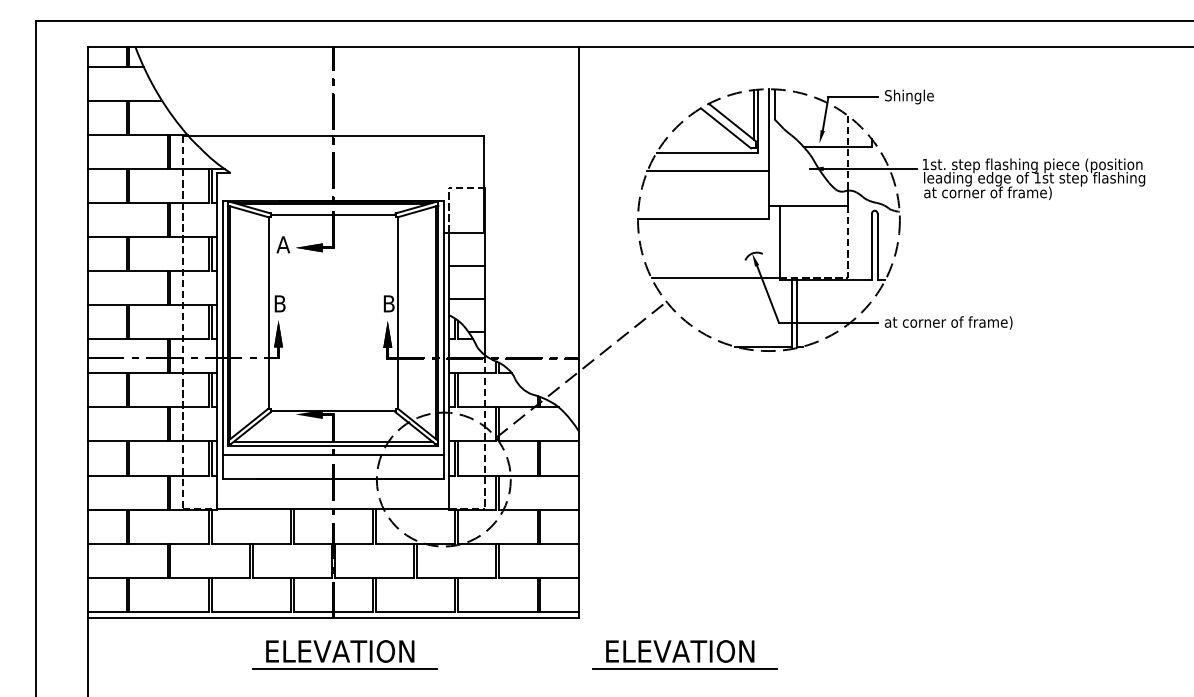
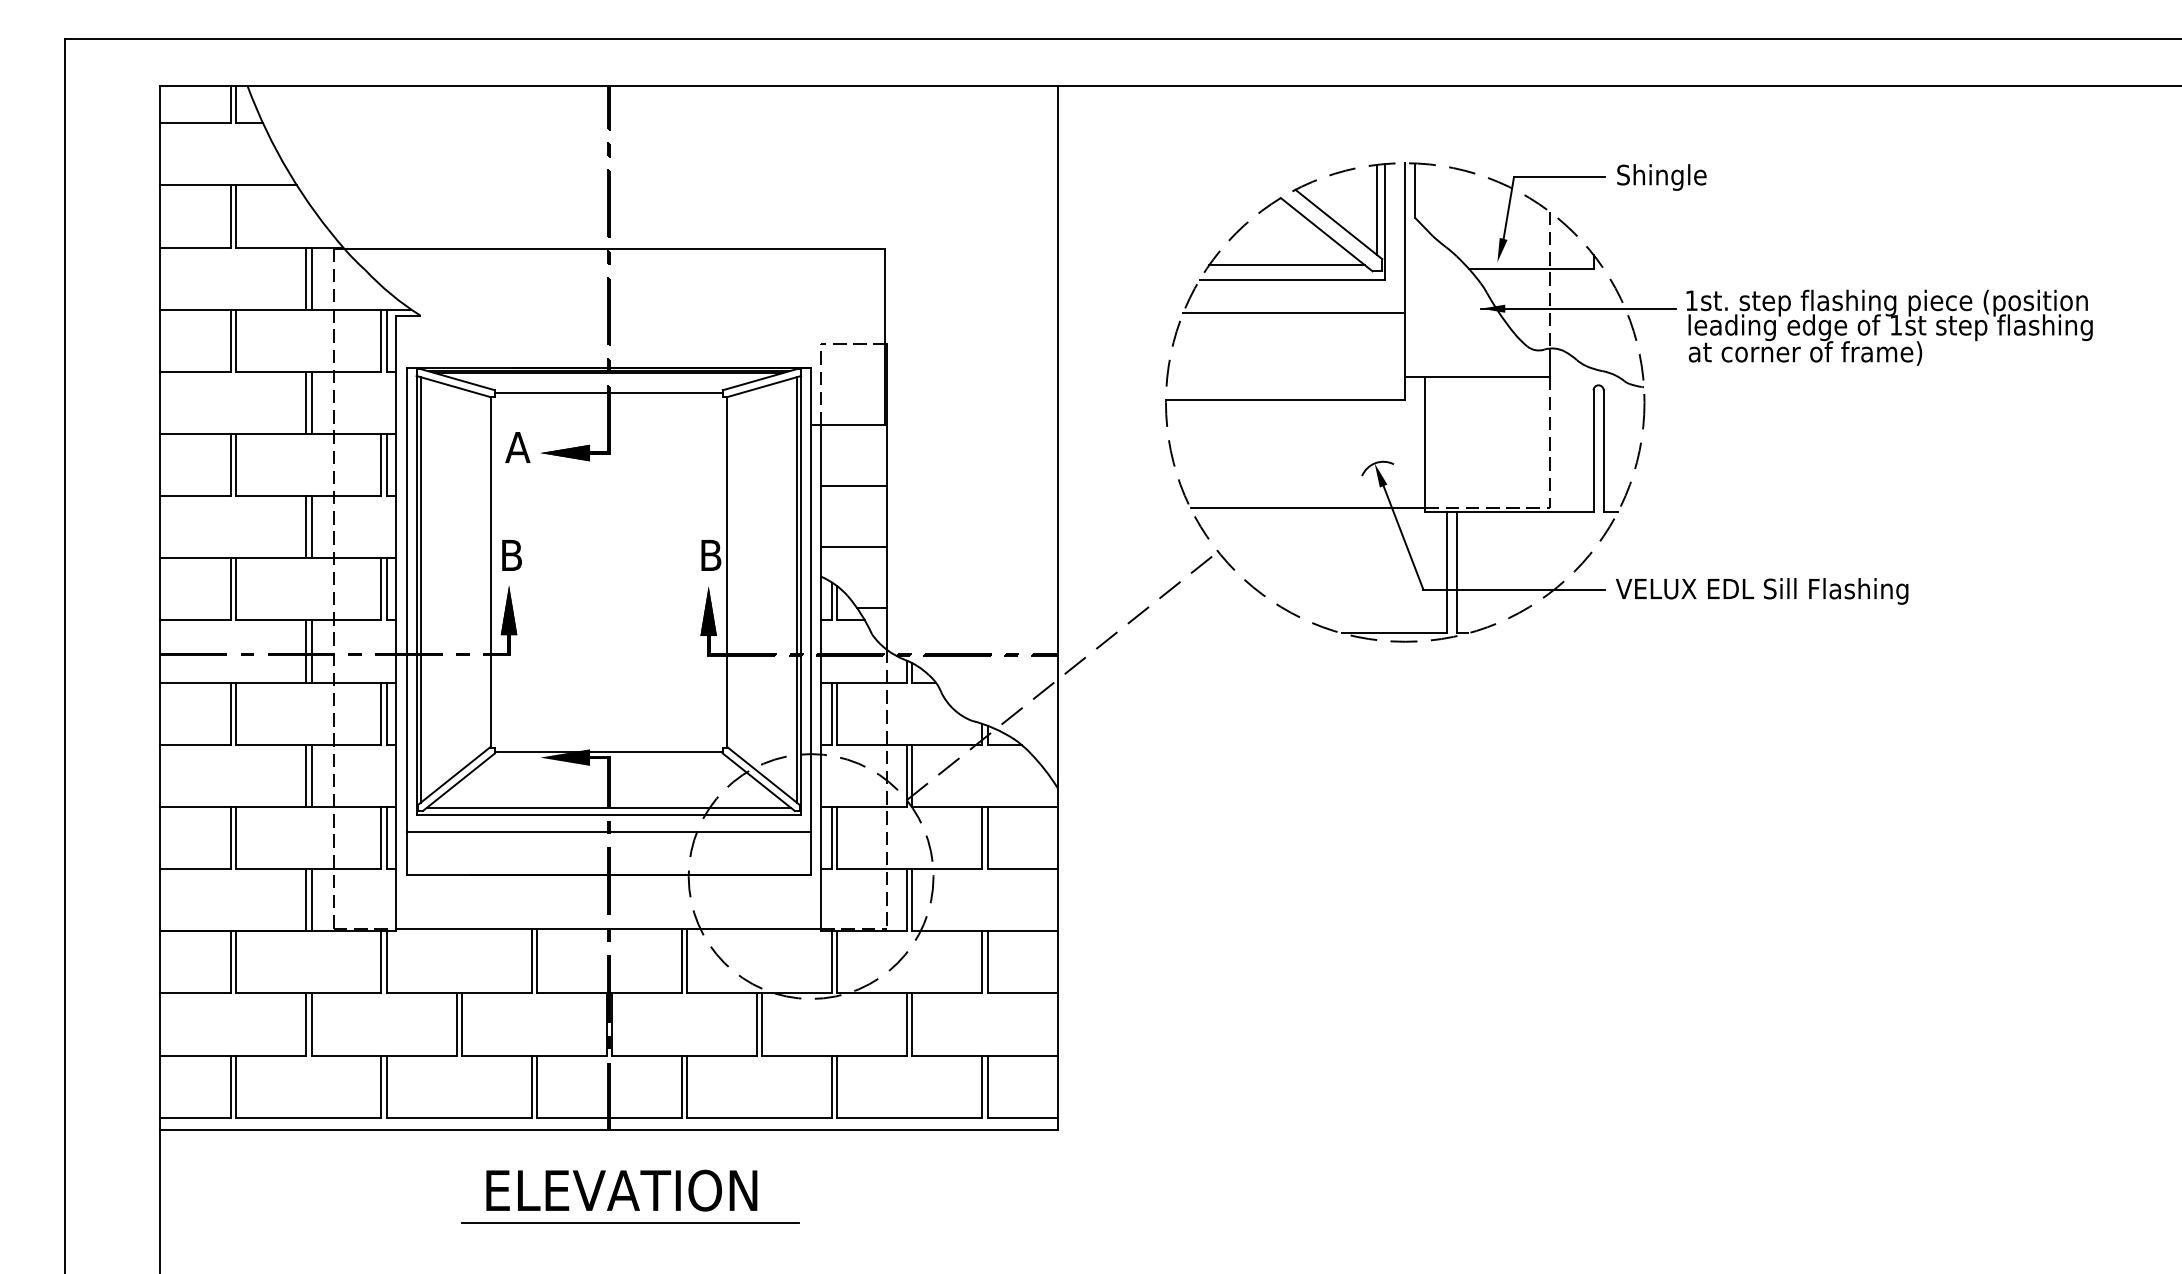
line: (703, 145) -> (1285, 266), added
text: (964, 323) -> (1762, 591), at corner of frame) -> VELUX EDL Sill Flashing
part: (684, 654) -> (1250, 1196), removed

